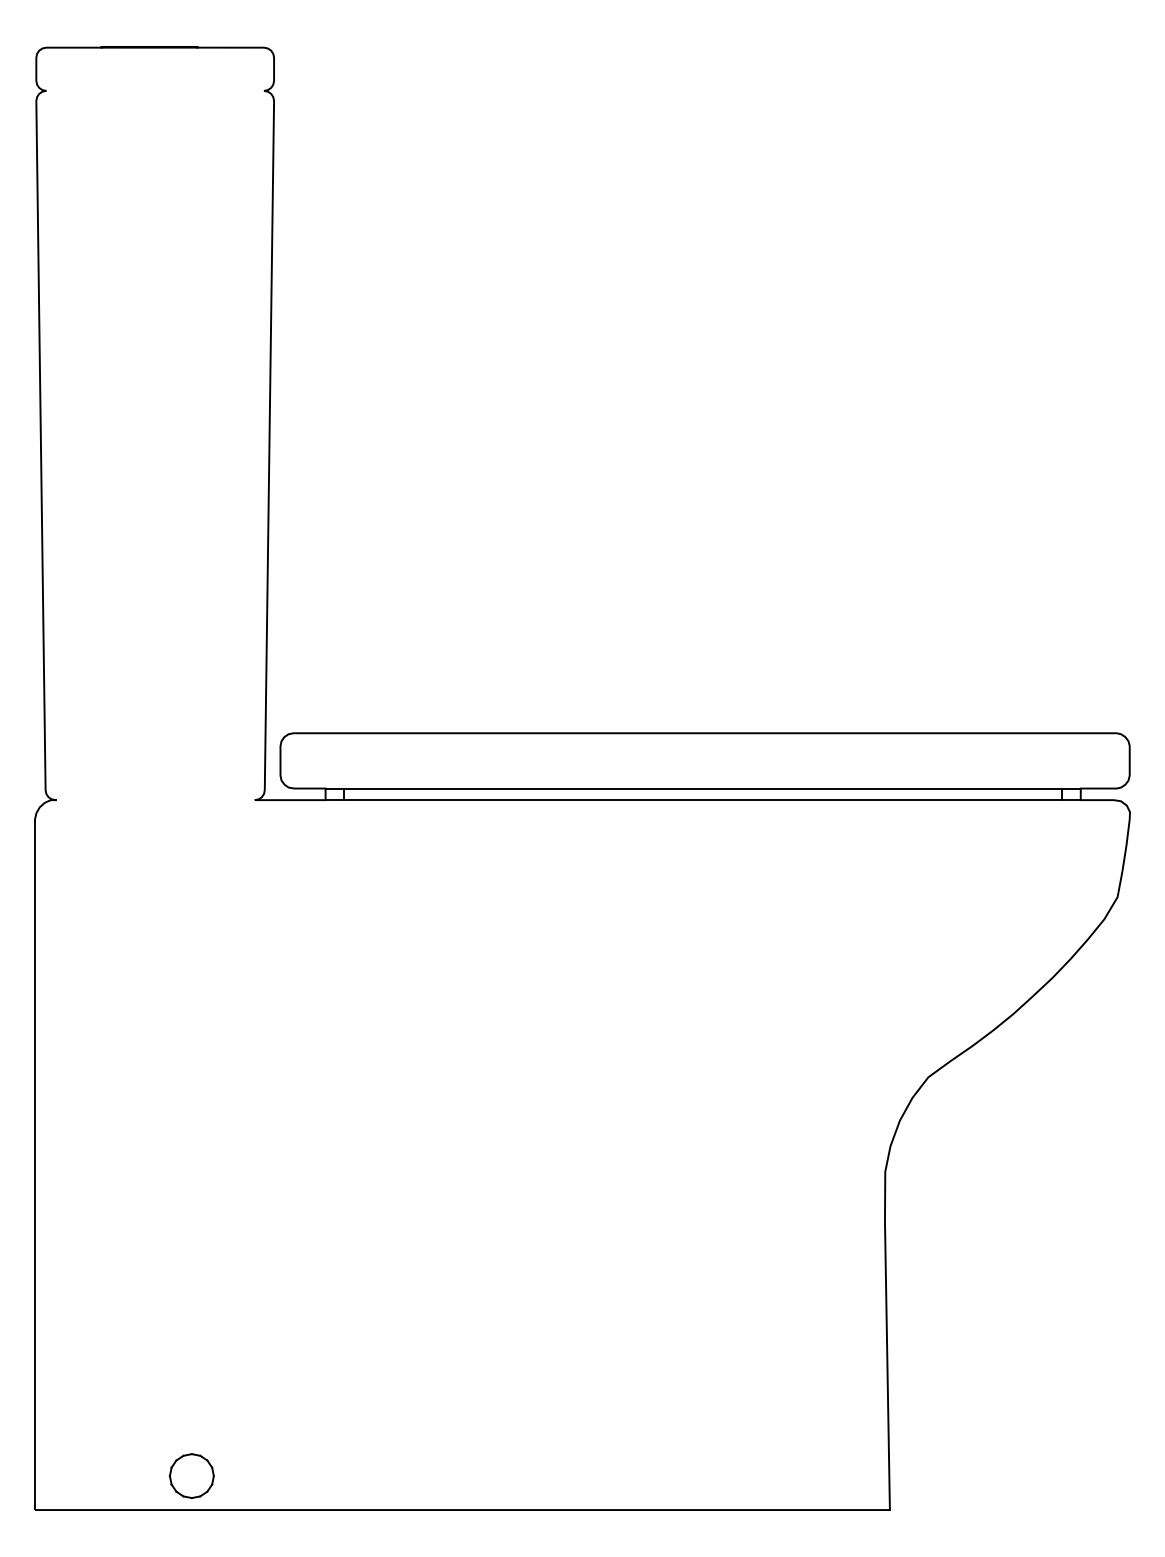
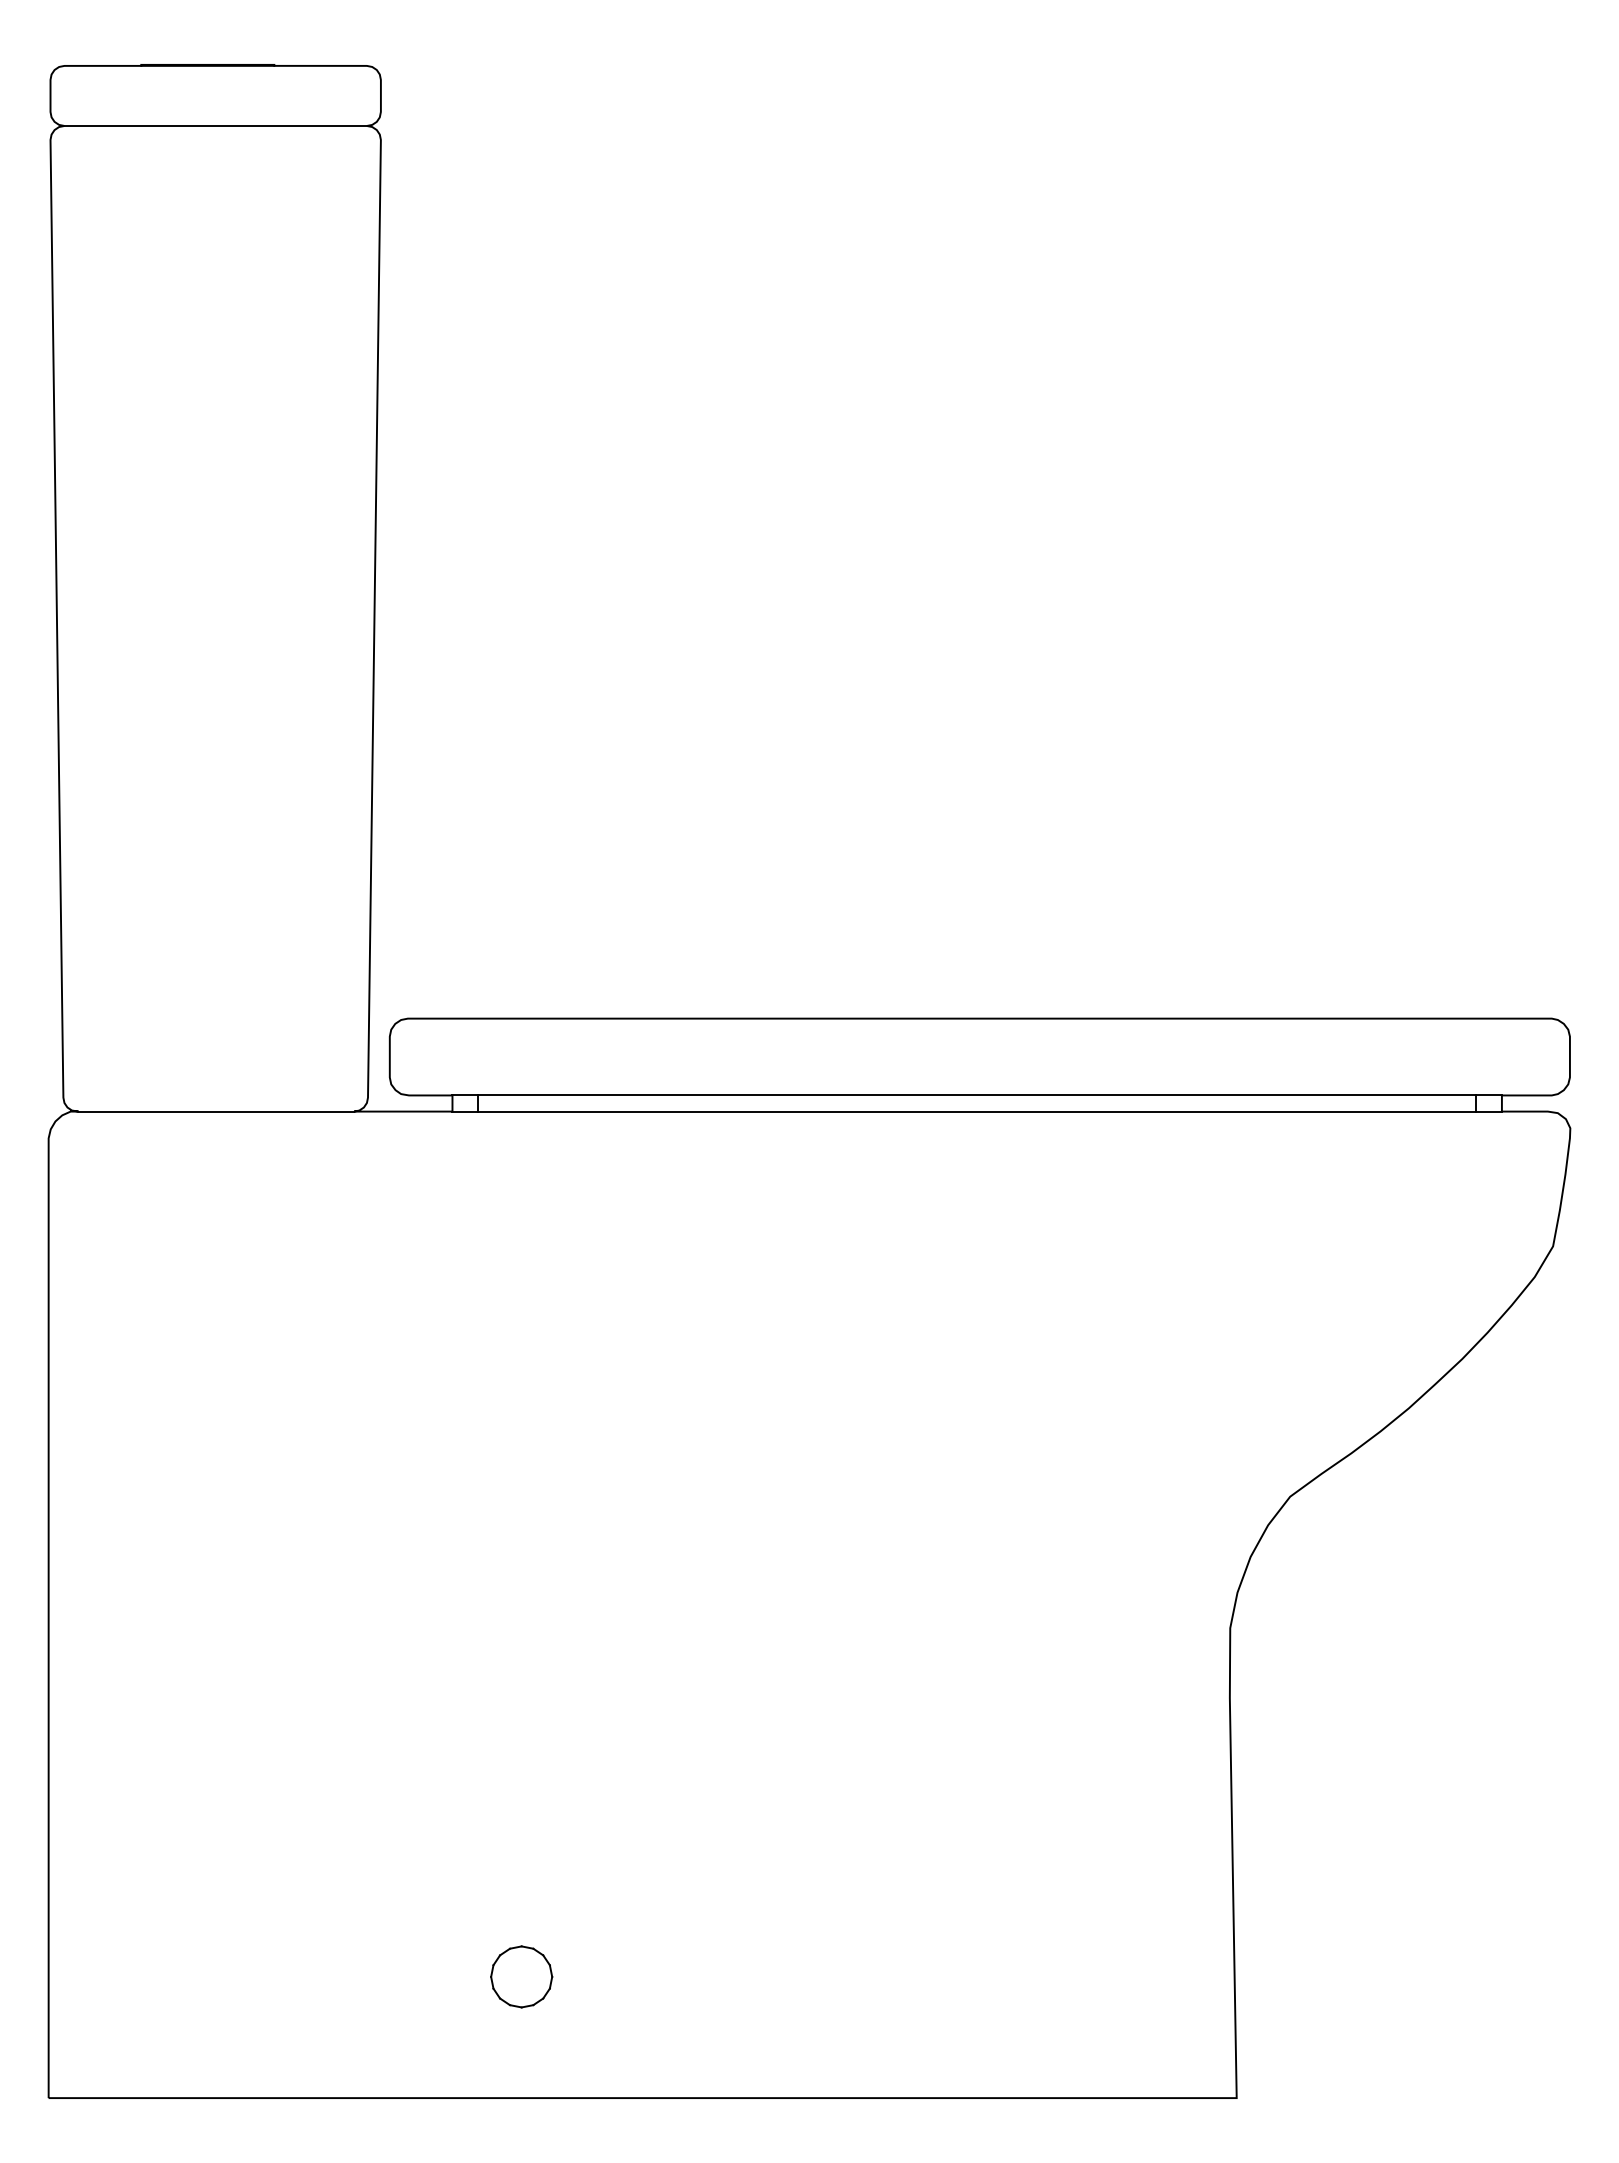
line: (155, 90) -> (215, 125), added
line: (155, 800) -> (216, 1111), added
part: (191, 1475) -> (521, 1976), moved

